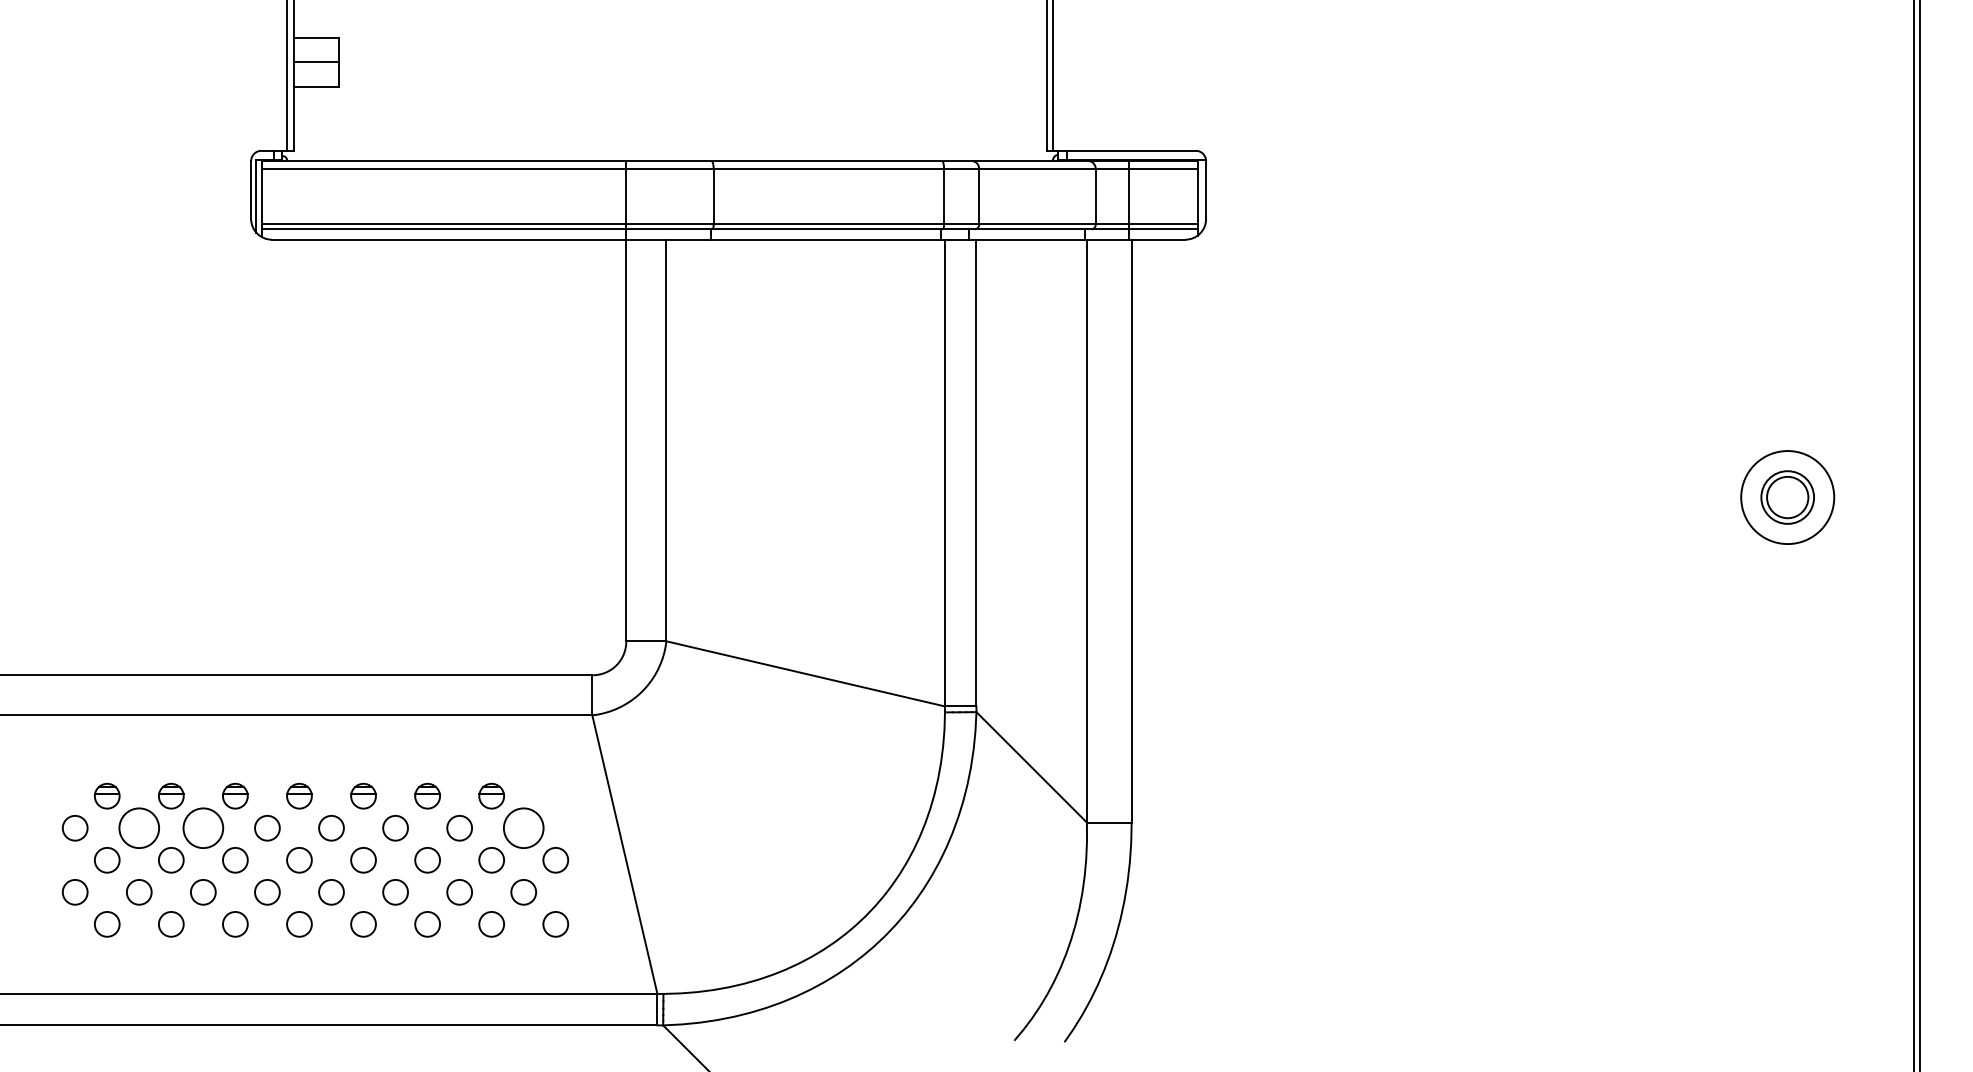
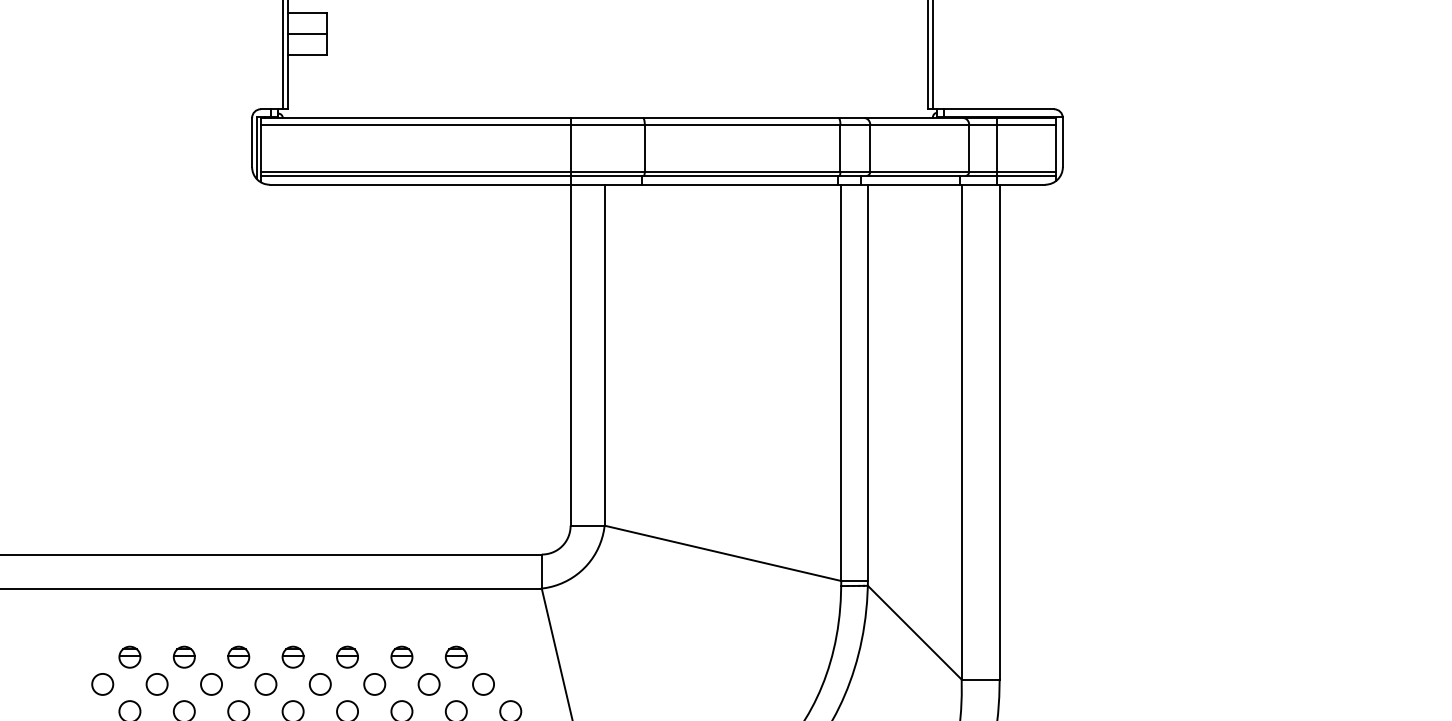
circle: (138, 827) -> (156, 683), size x0.62
circle: (202, 827) -> (210, 683), size x0.62
circle: (523, 827) -> (483, 683), size x0.62

